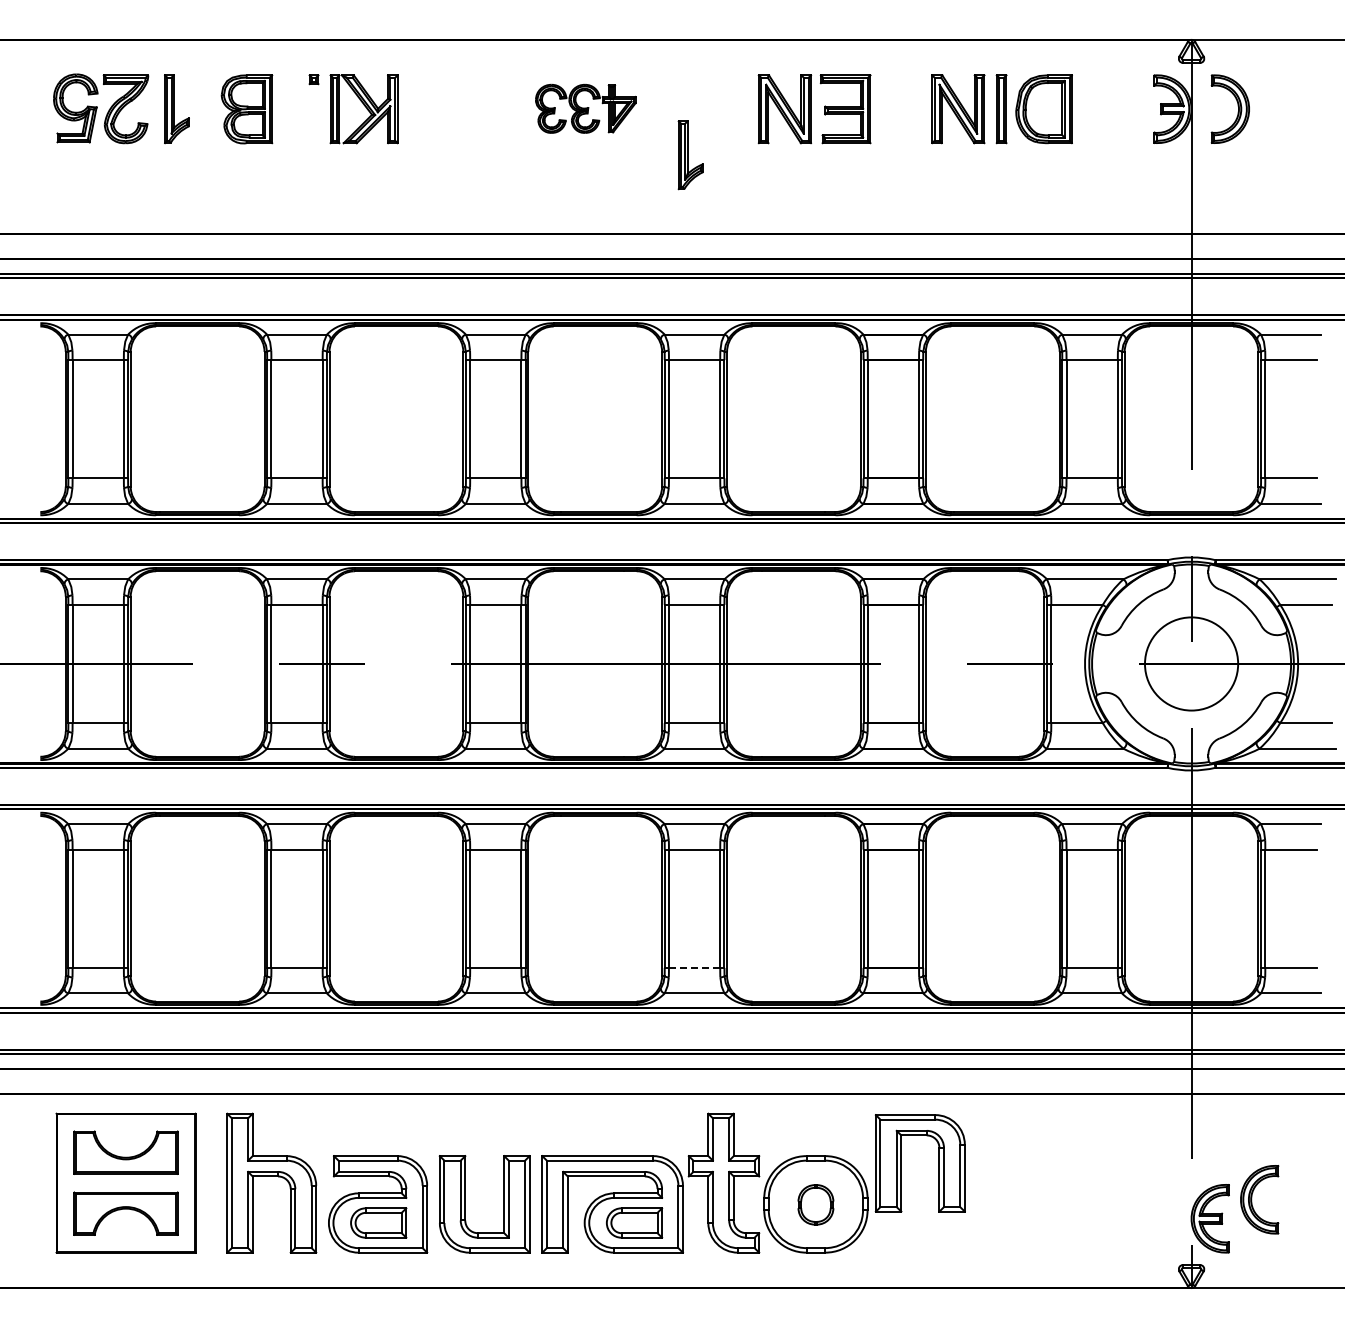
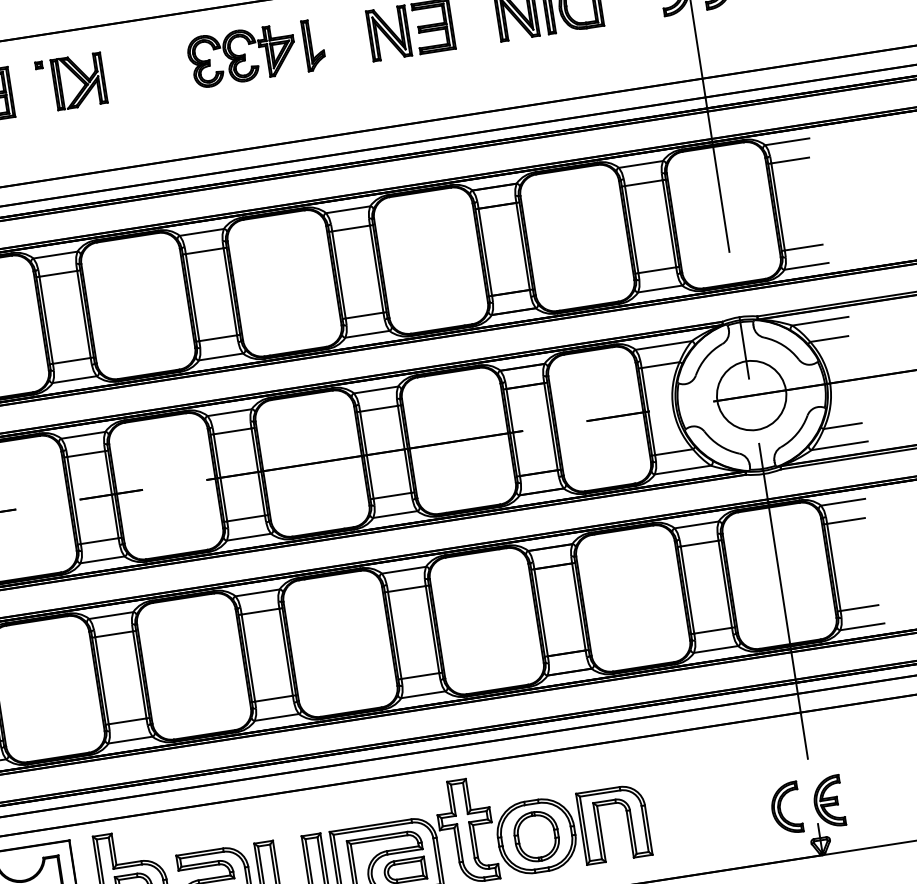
part: (585, 108) -> (242, 55), size x1.43
part: (690, 155) -> (313, 45), moved
line: (694, 967) -> (420, 675), dashed -> solid
part: (901, 1163) -> (600, 826), moved
part: (1252, 1199) -> (780, 809), moved
part: (815, 1204) -> (536, 836), size x1.67

